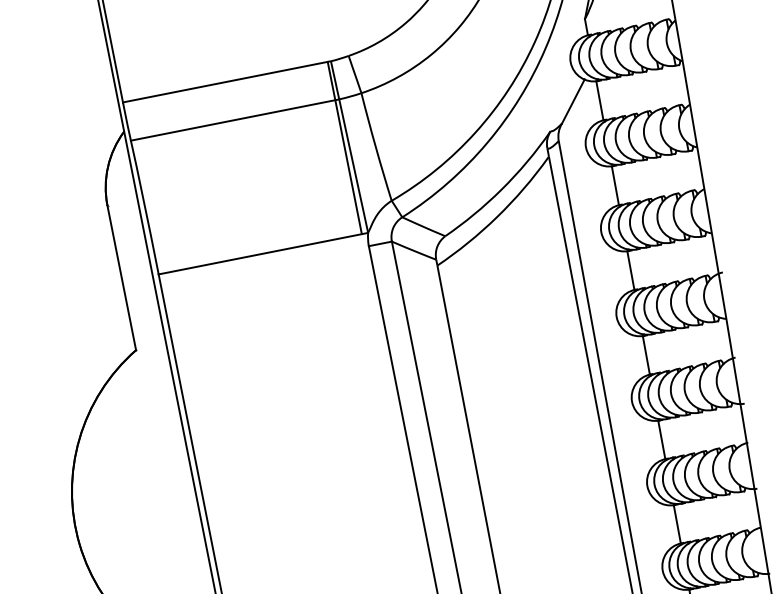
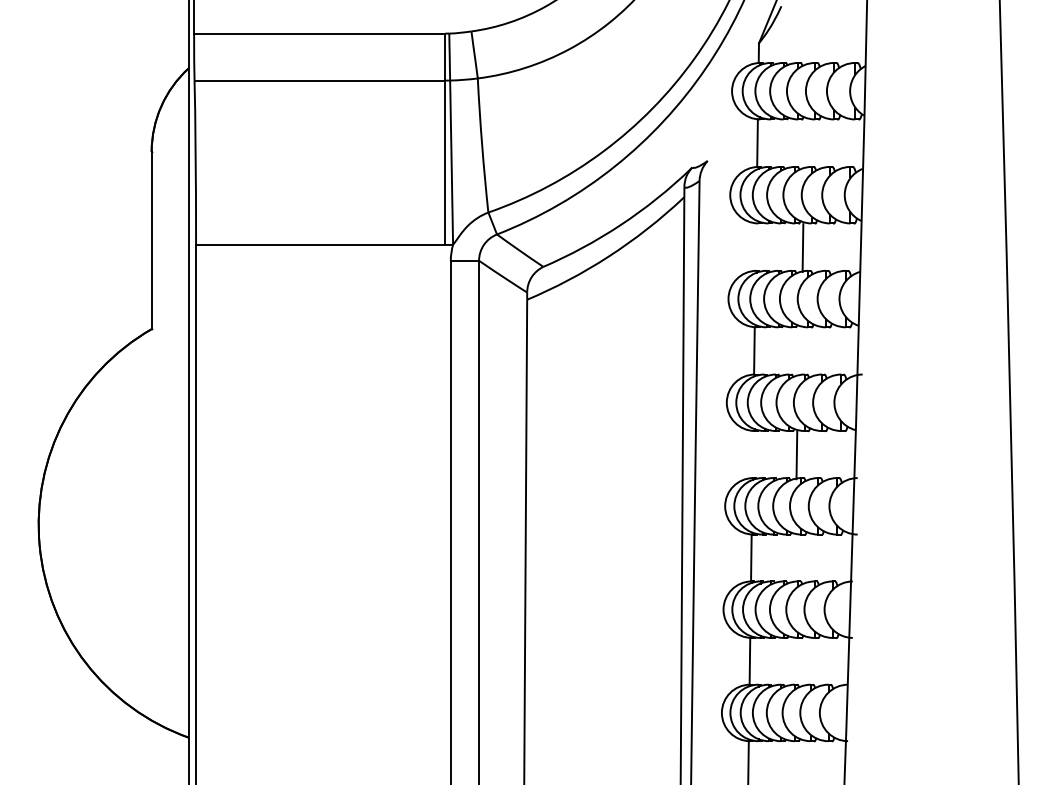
line: (572, 101) -> (725, 137), removed
line: (615, 186) -> (802, 248), moved
line: (646, 355) -> (796, 455), moved

